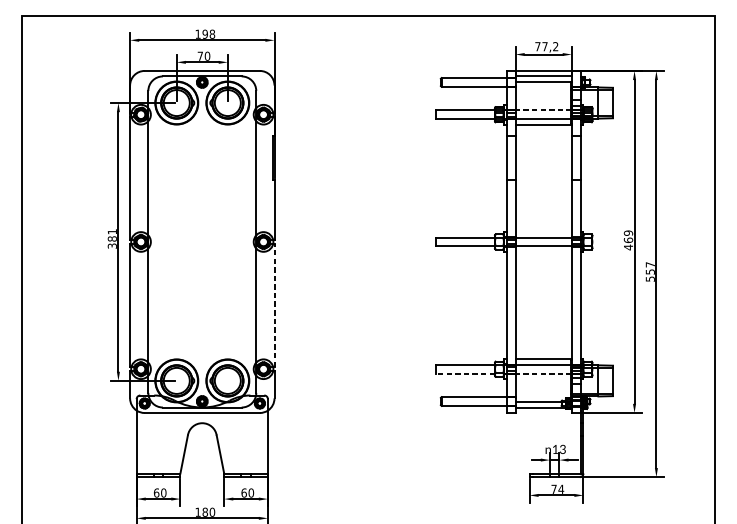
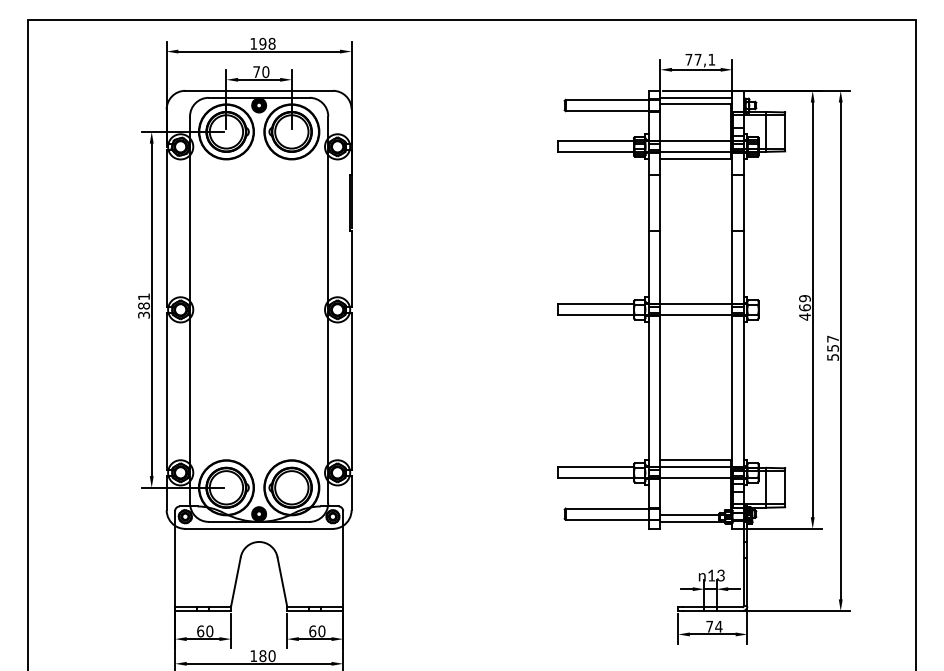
text: (555, 46) -> (711, 59), 77,2 -> 77,1
line: (543, 110) -> (695, 141), dashed -> solid
line: (274, 305) -> (351, 391), dashed -> solid
line: (464, 373) -> (595, 478), dashed -> solid
line: (543, 373) -> (695, 478), dashed -> solid

